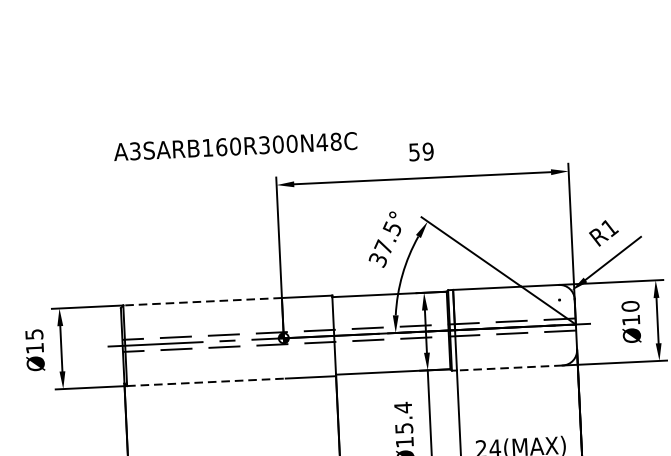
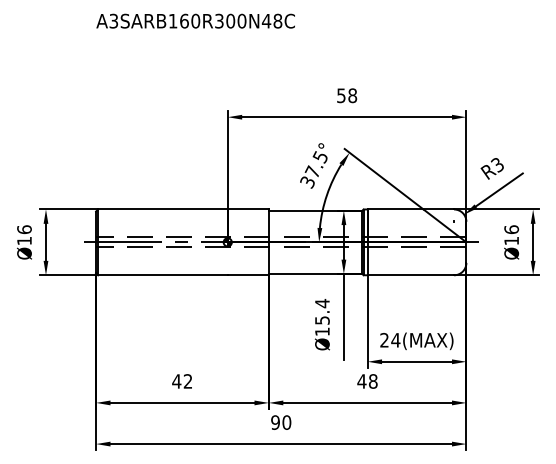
text: (235, 145) -> (195, 20), moved
text: (428, 151) -> (352, 95), 59 -> 58
text: (609, 228) -> (497, 165), R1 -> R3
line: (202, 301) -> (162, 209), dashed -> solid
text: (630, 306) -> (511, 229), Ø10 -> Ø16
text: (34, 334) -> (24, 229), Ø15 -> Ø16
line: (509, 368) -> (410, 275), dashed -> solid
line: (205, 382) -> (162, 275), dashed -> solid

